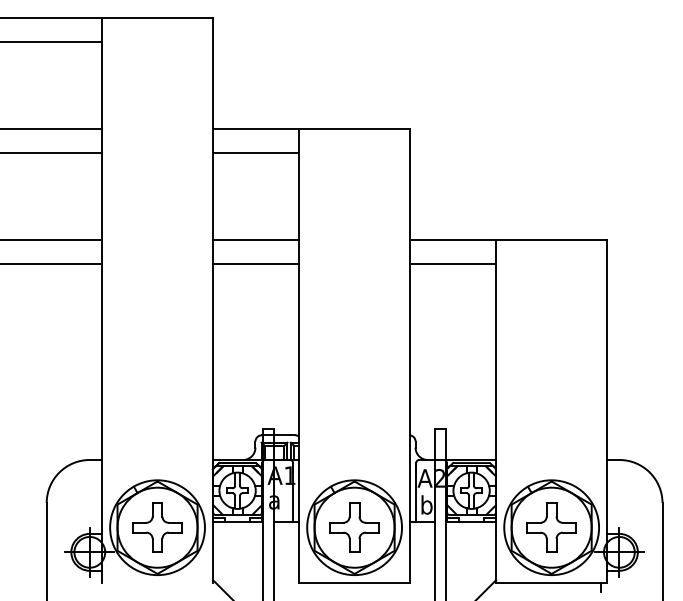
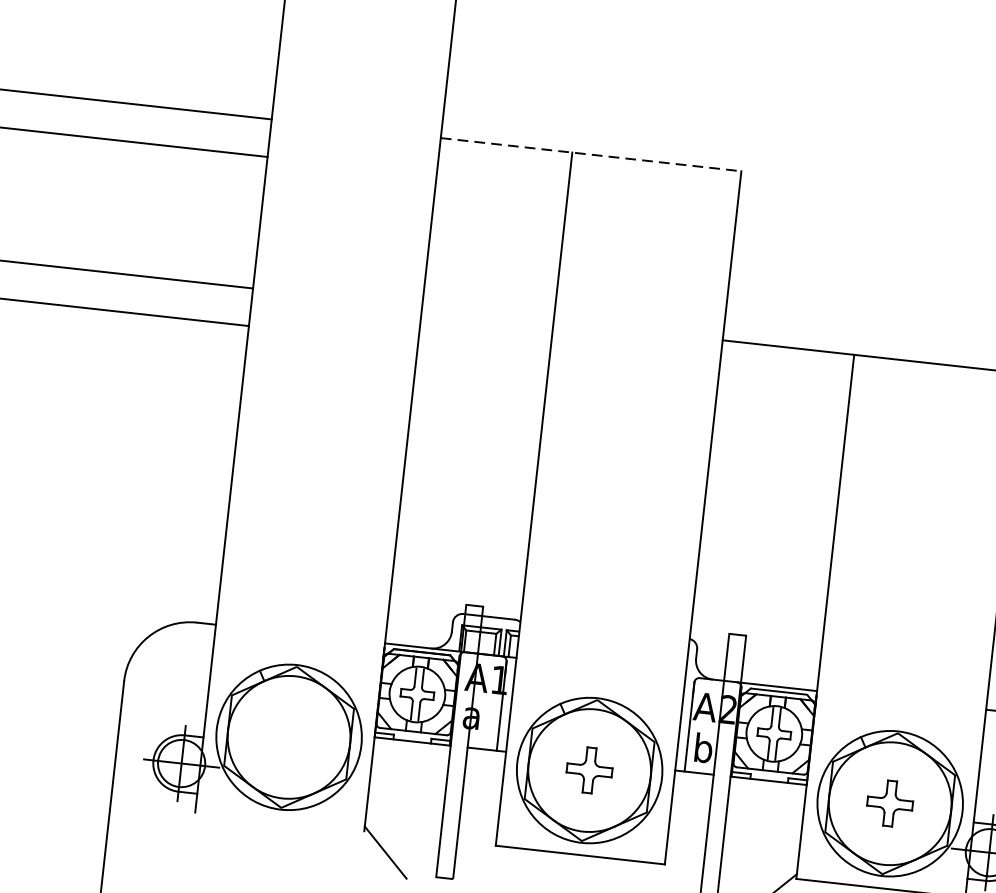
line: (311, 128) -> (591, 154), solid -> dashed
line: (255, 153) -> (501, 183), removed
line: (255, 239) -> (487, 314), removed
line: (255, 264) -> (482, 352), removed
line: (453, 264) -> (784, 385), removed
part: (157, 527) -> (289, 737), removed
part: (354, 527) -> (589, 770), size x0.6
part: (551, 527) -> (889, 803), size x0.6

